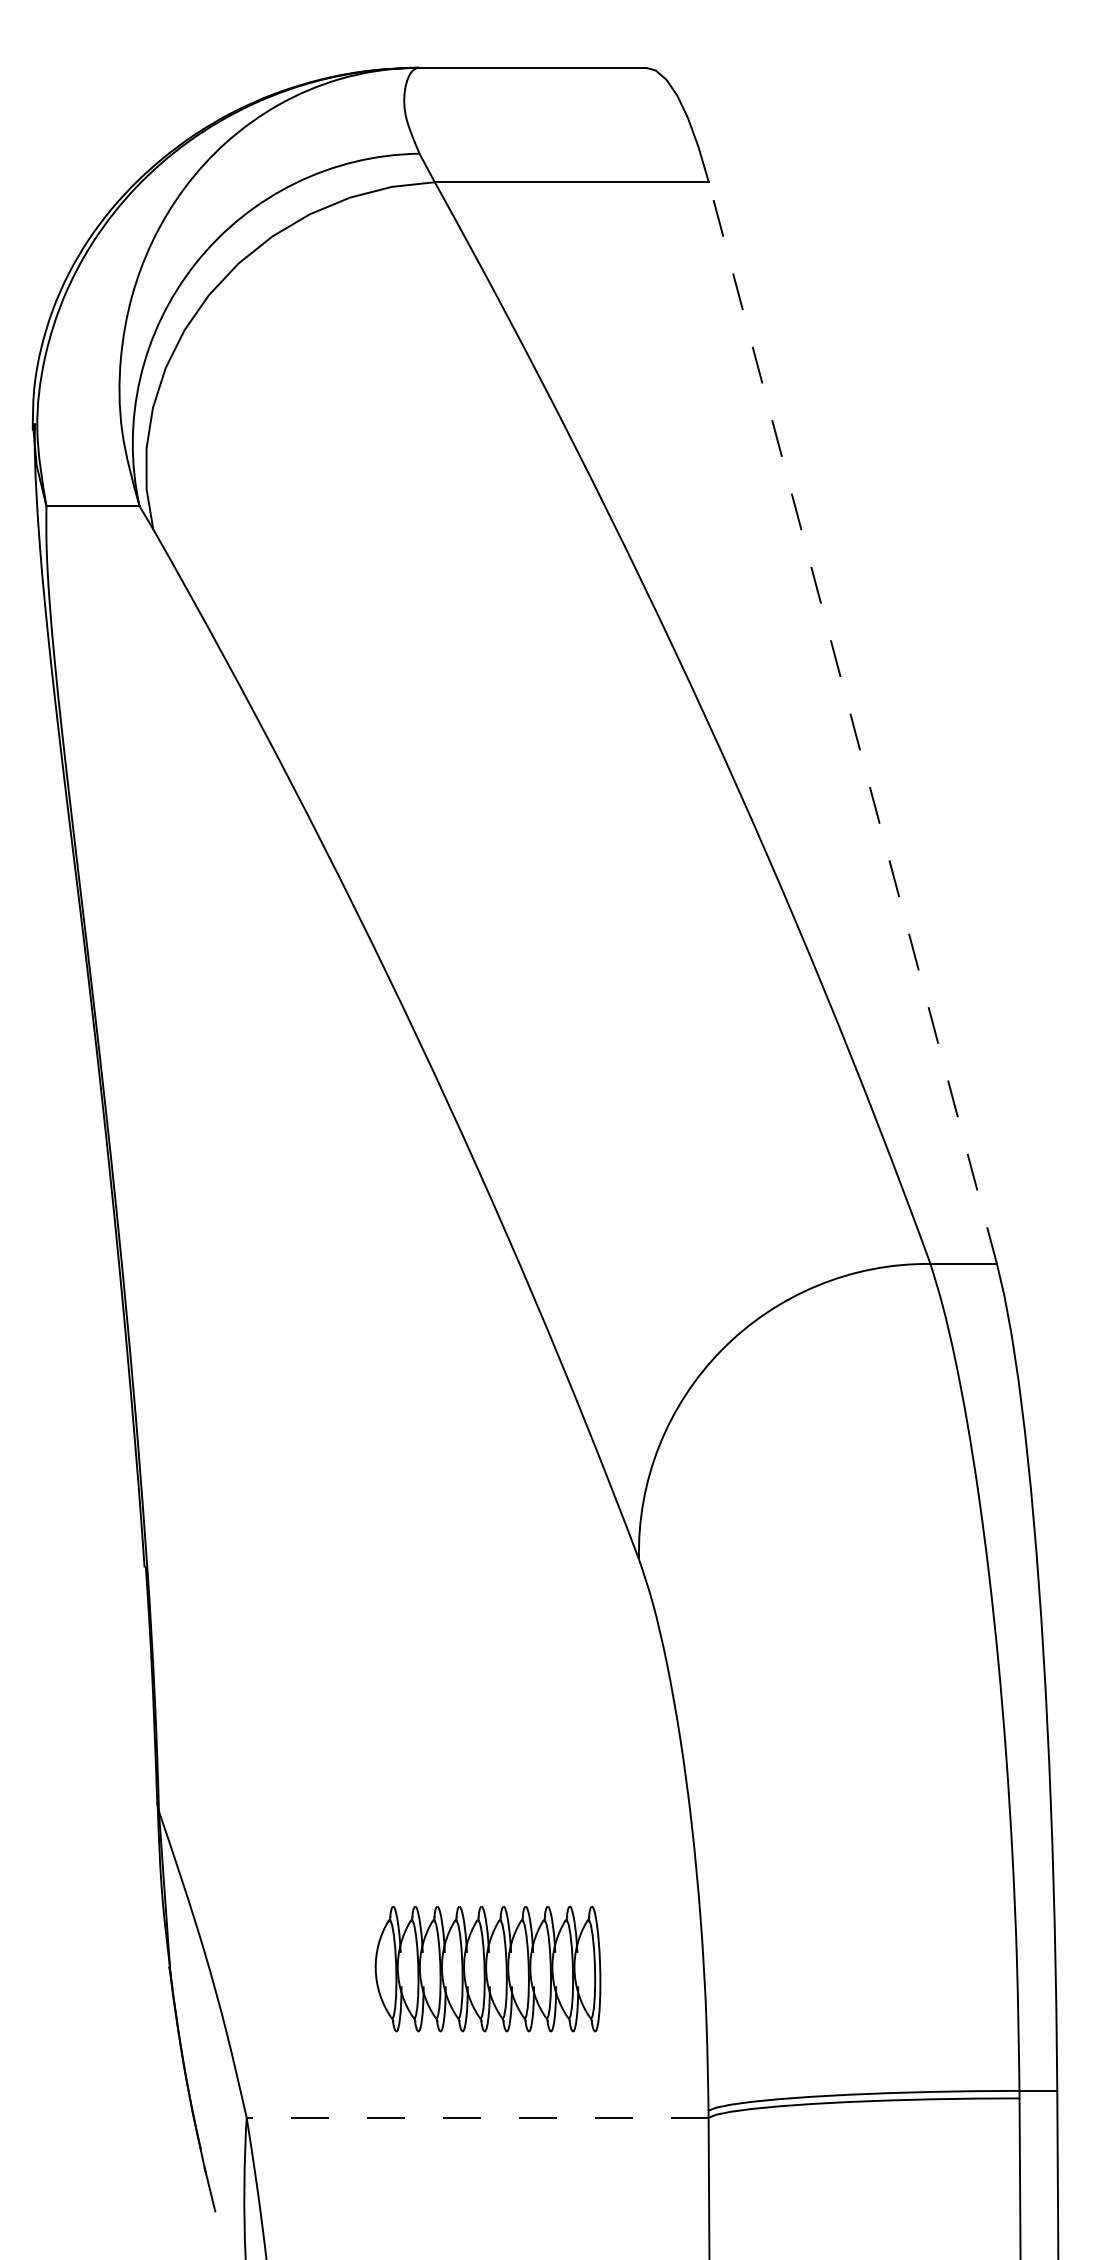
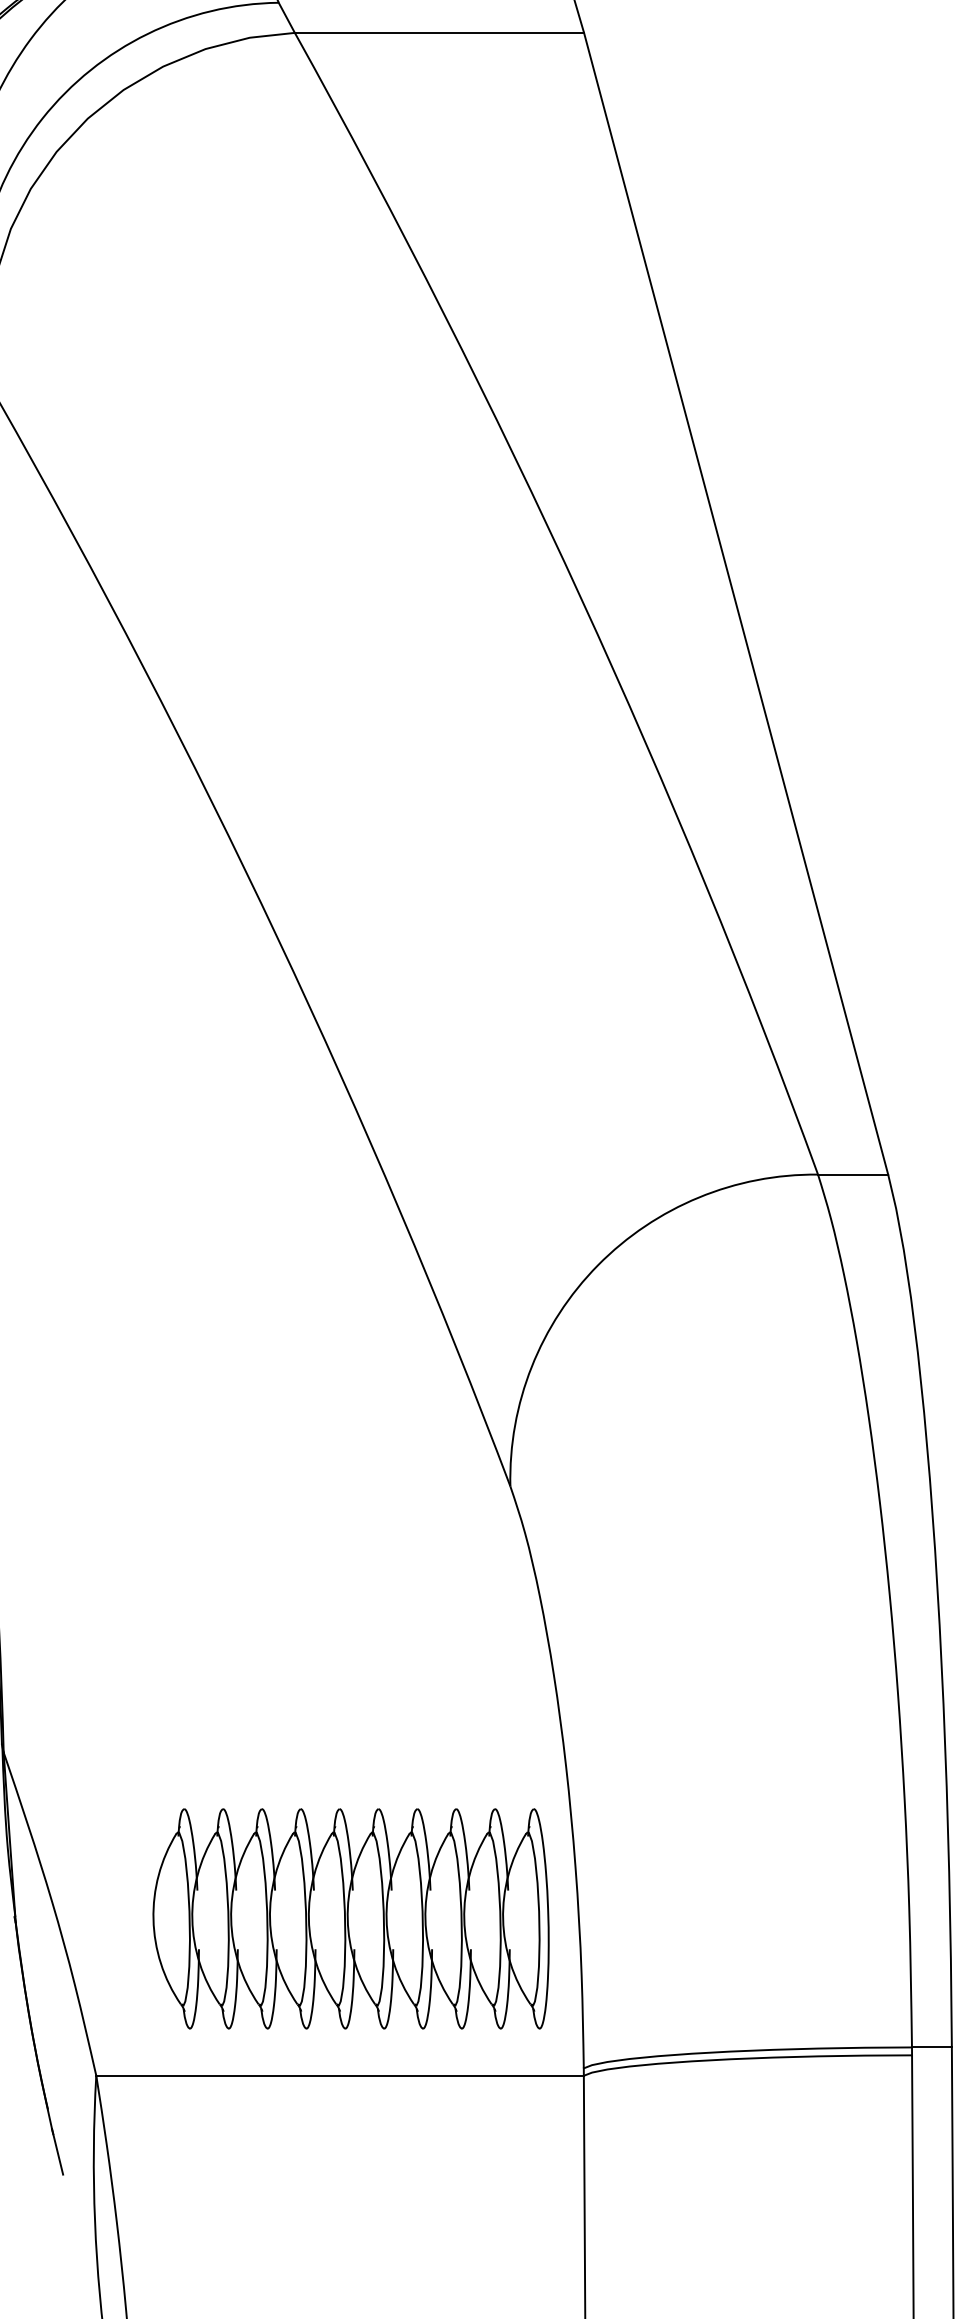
line: (852, 723) -> (735, 604), dashed -> solid
part: (487, 1968) -> (350, 1918), size x1.67
line: (477, 2117) -> (339, 2075), dashed -> solid

